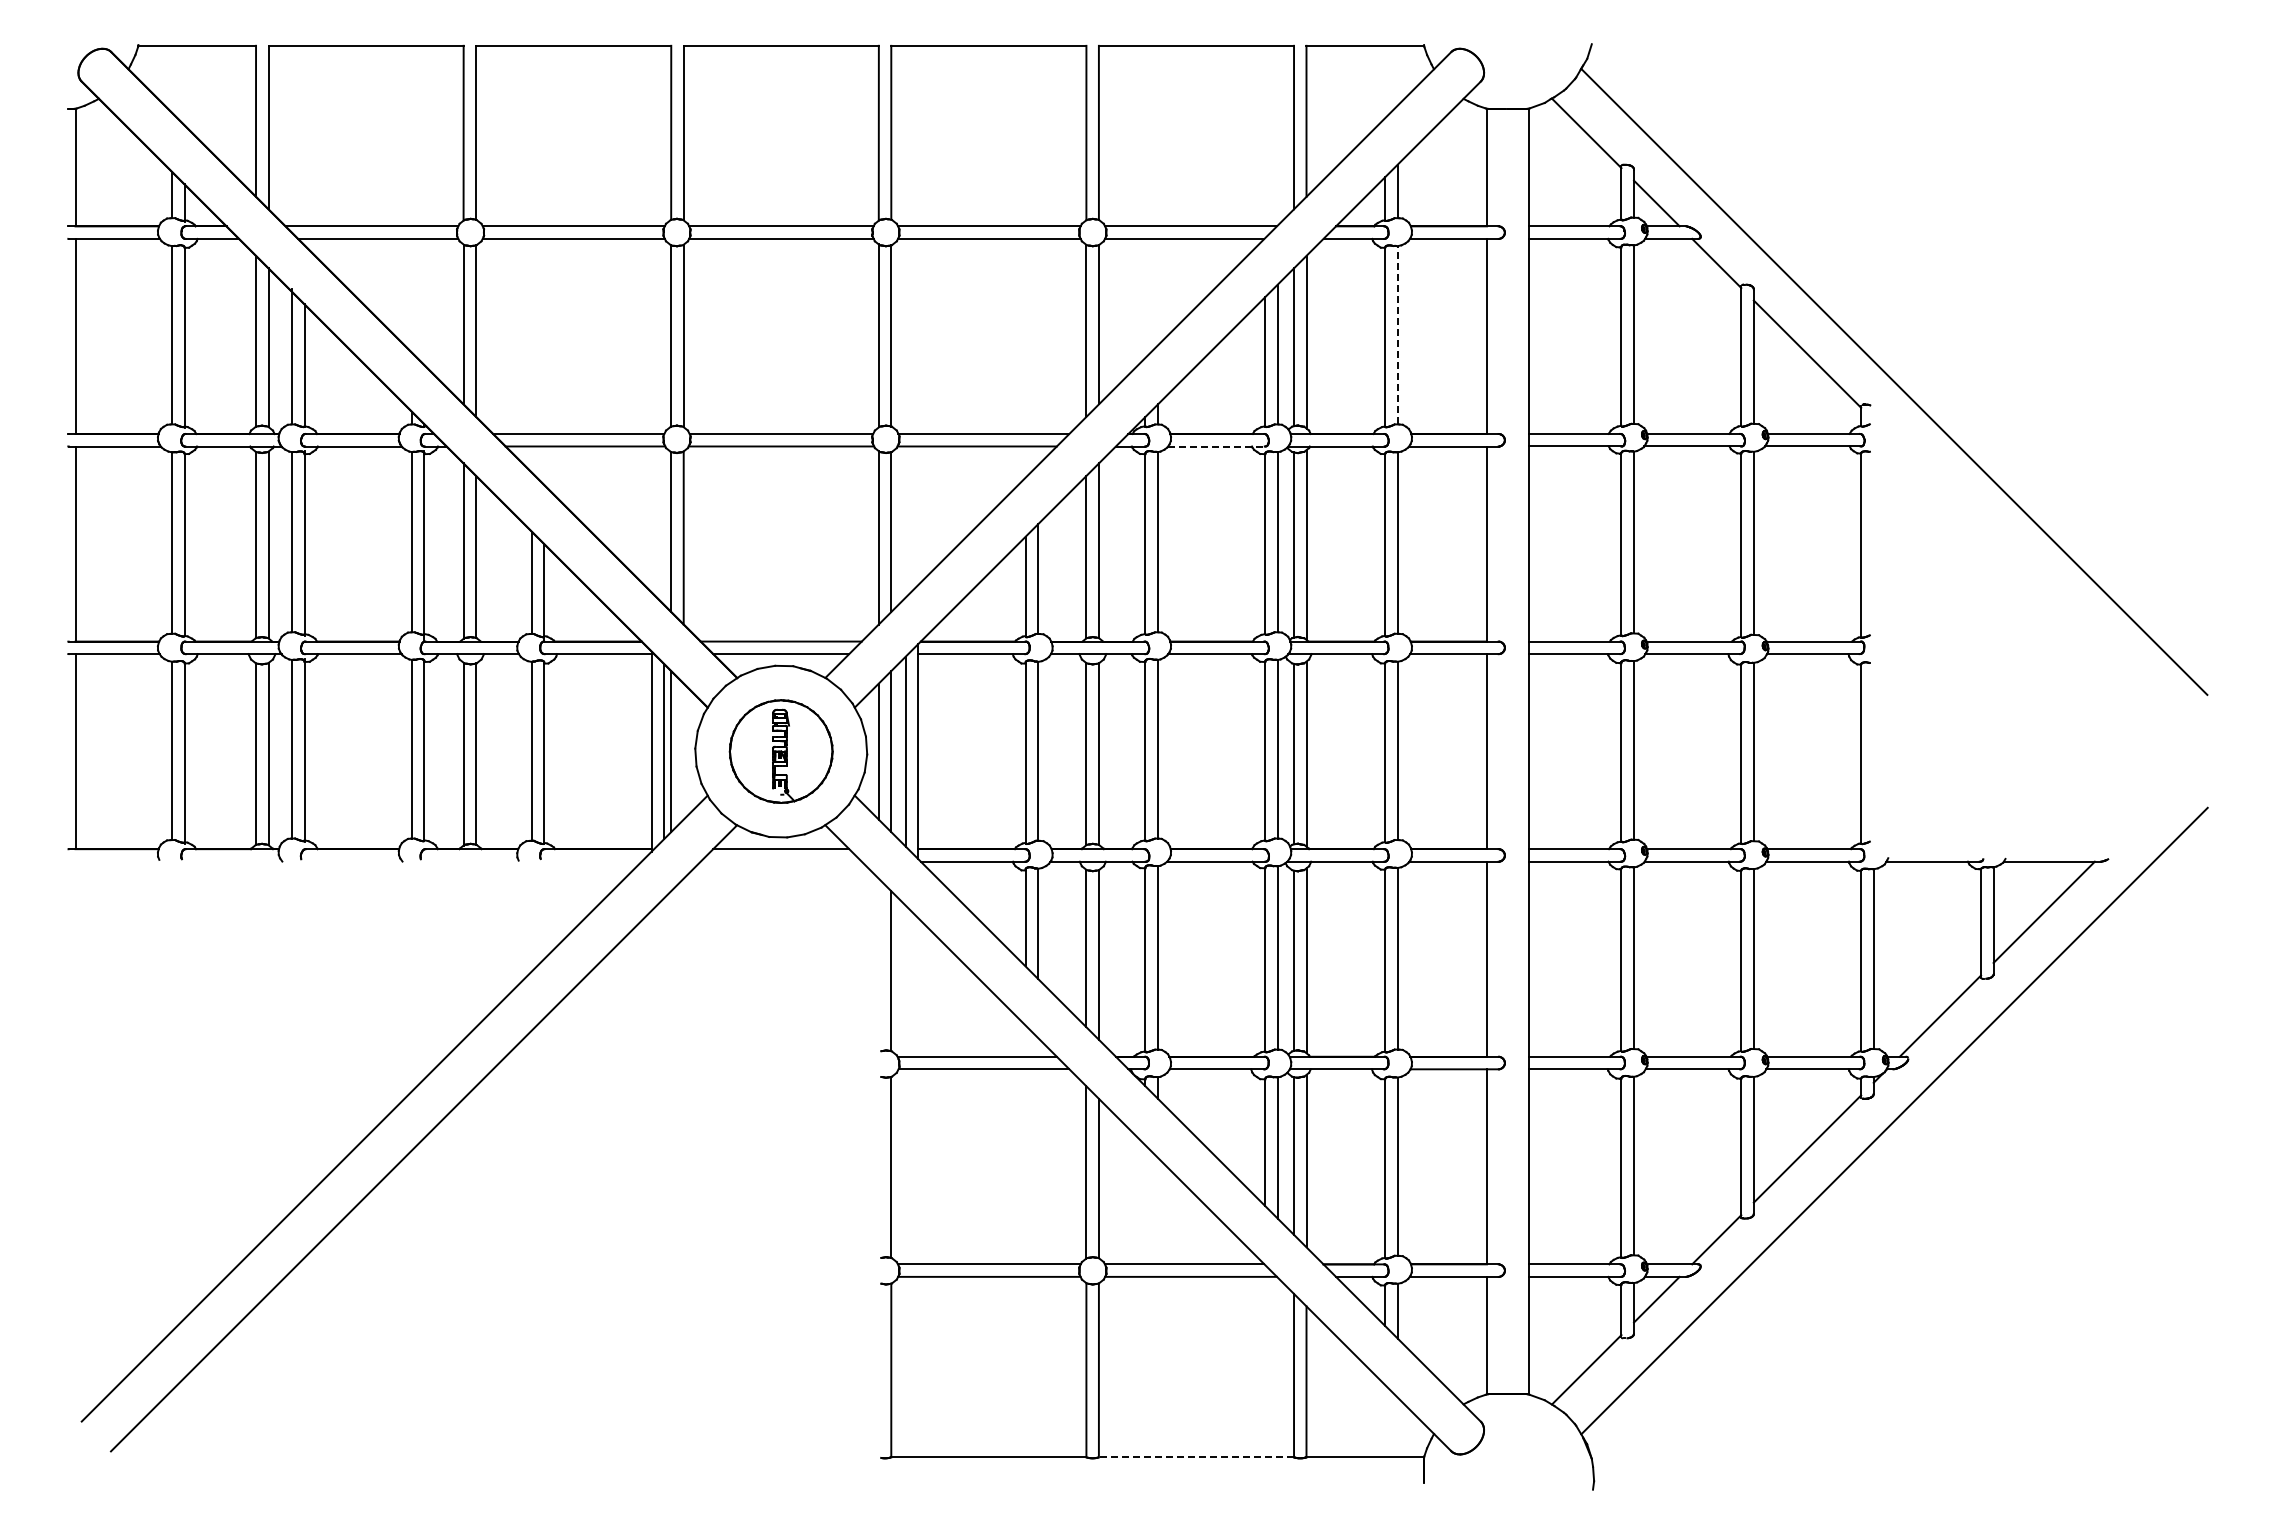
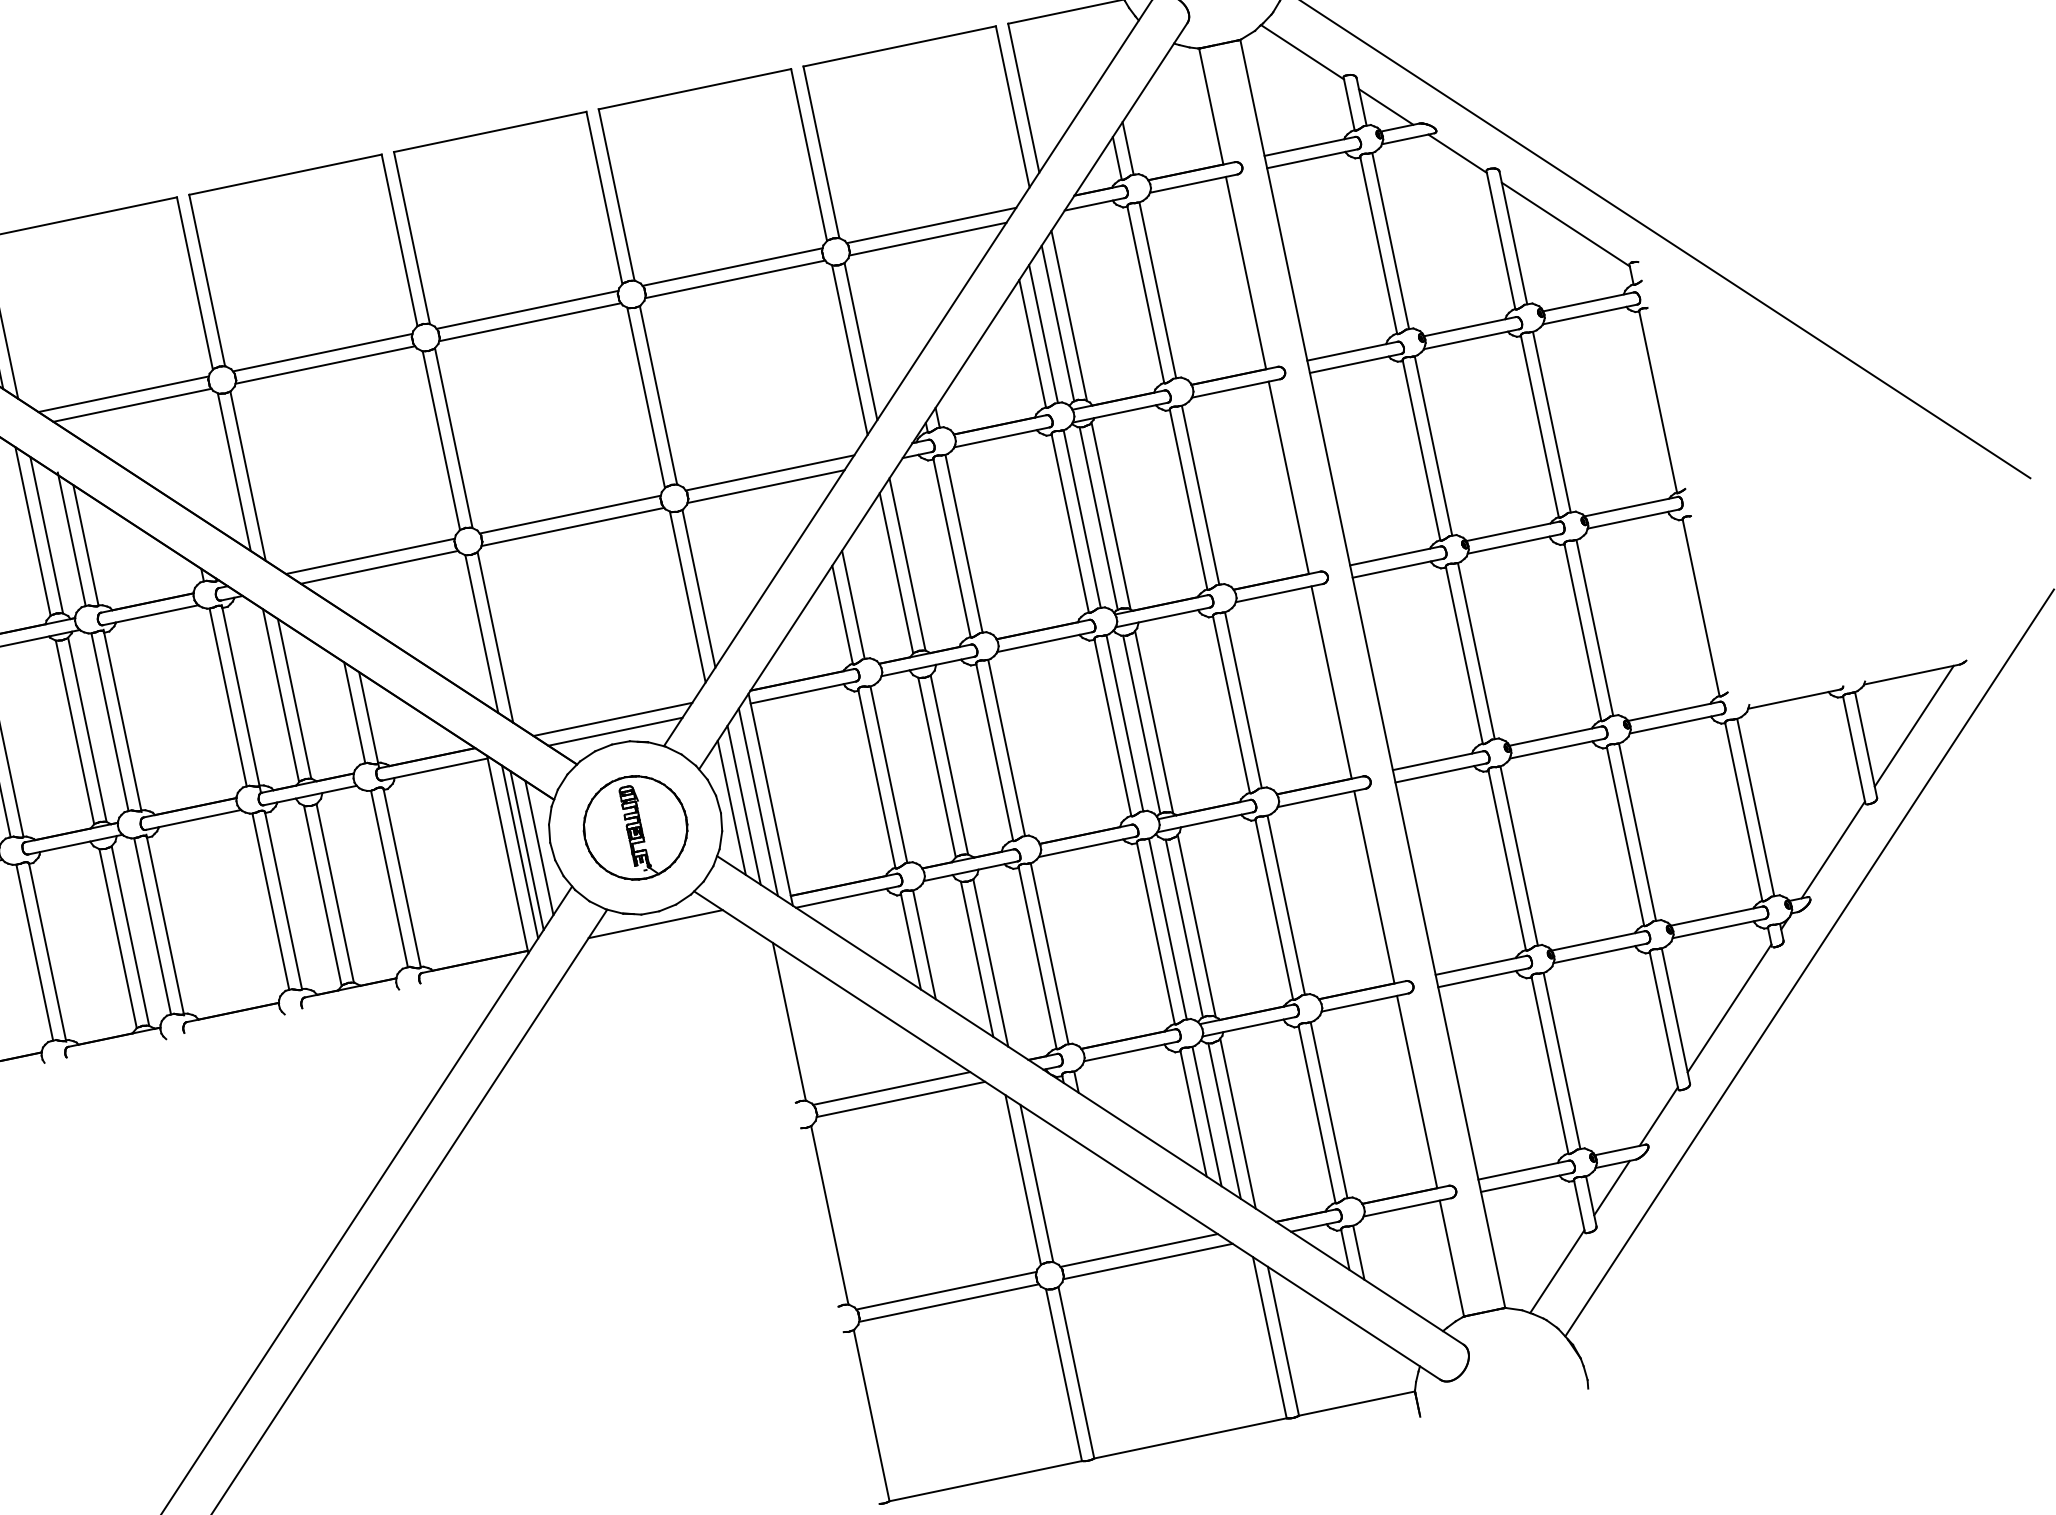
line: (1397, 334) -> (1157, 289), dashed -> solid
line: (1216, 446) -> (1001, 437), dashed -> solid
line: (683, 751) -> (539, 847), added
line: (1196, 1457) -> (1190, 1438), dashed -> solid

